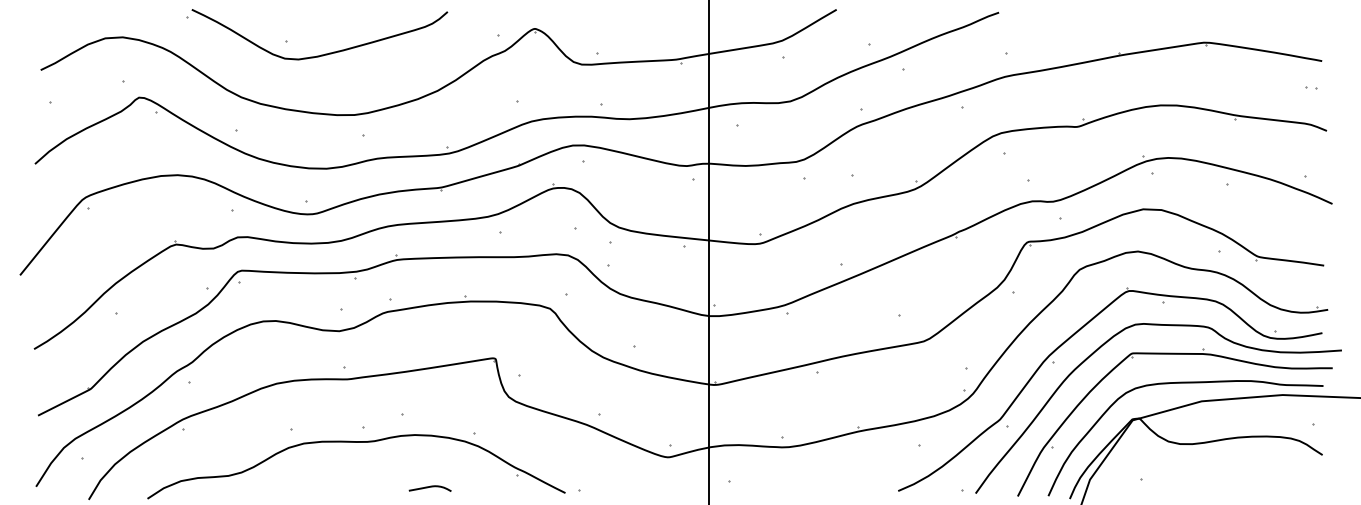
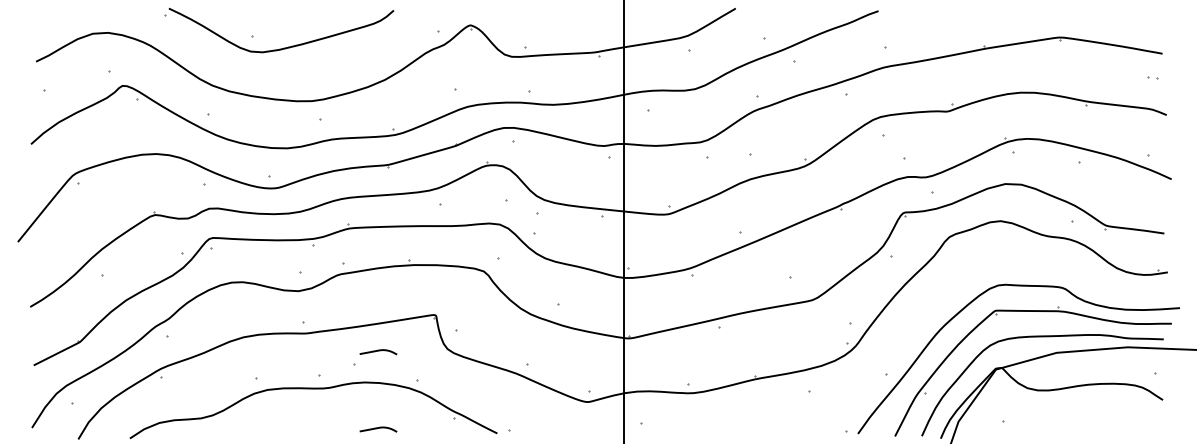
part: (1054, 362) -> (927, 318), removed
curve: (429, 399) -> (377, 351), added

